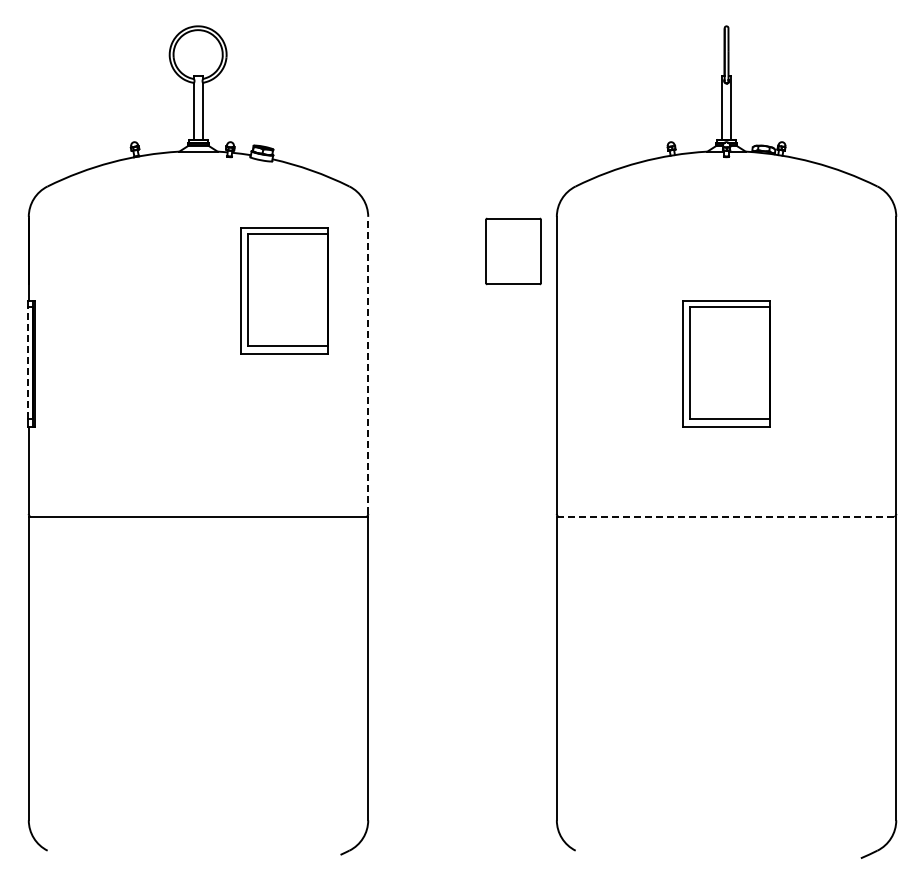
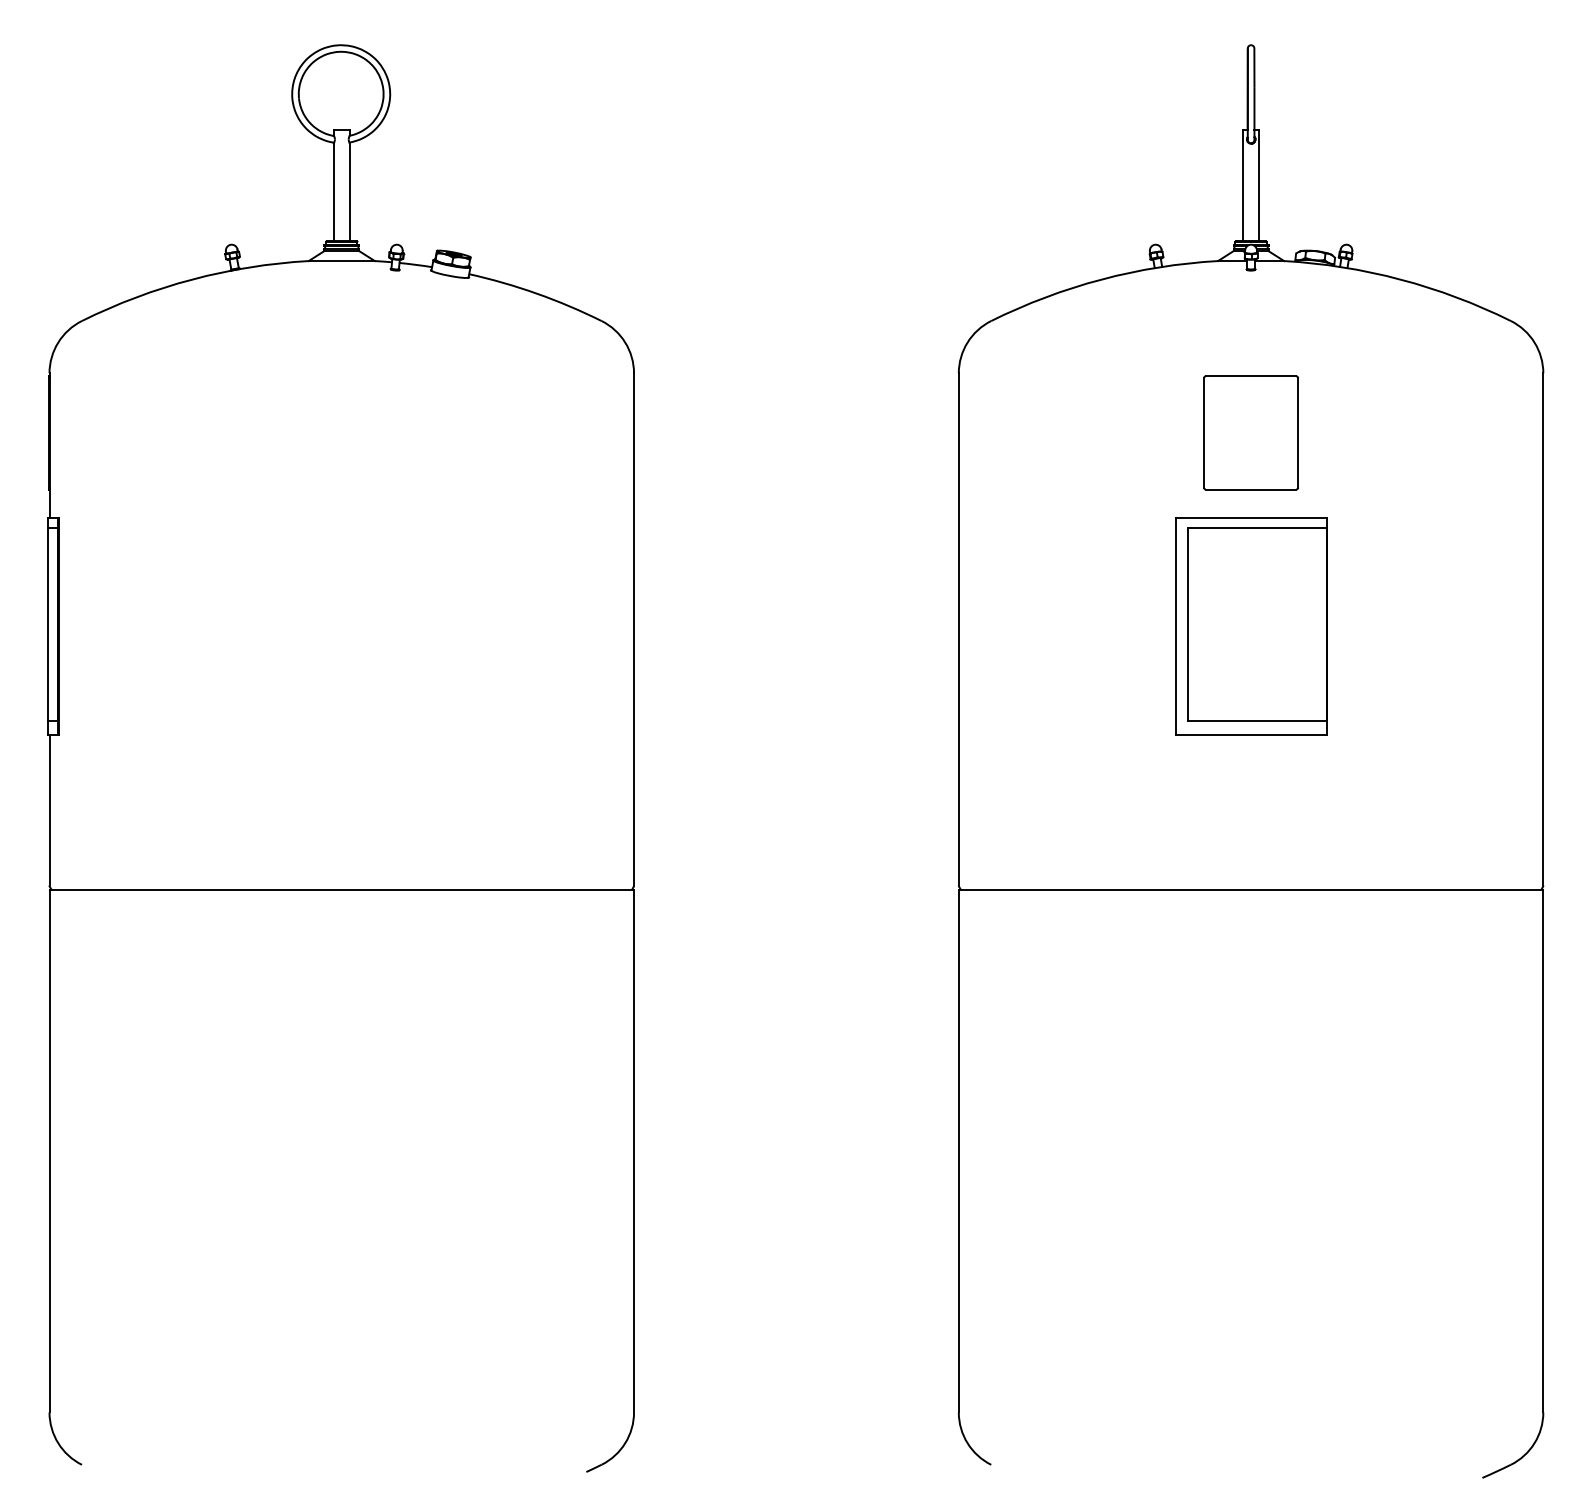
part: (513, 251) -> (1250, 432), moved
part: (284, 290) -> (489, 500), removed
line: (27, 362) -> (47, 624), dashed -> solid
line: (368, 365) -> (634, 629), dashed -> solid
line: (726, 516) -> (1250, 889), dashed -> solid

